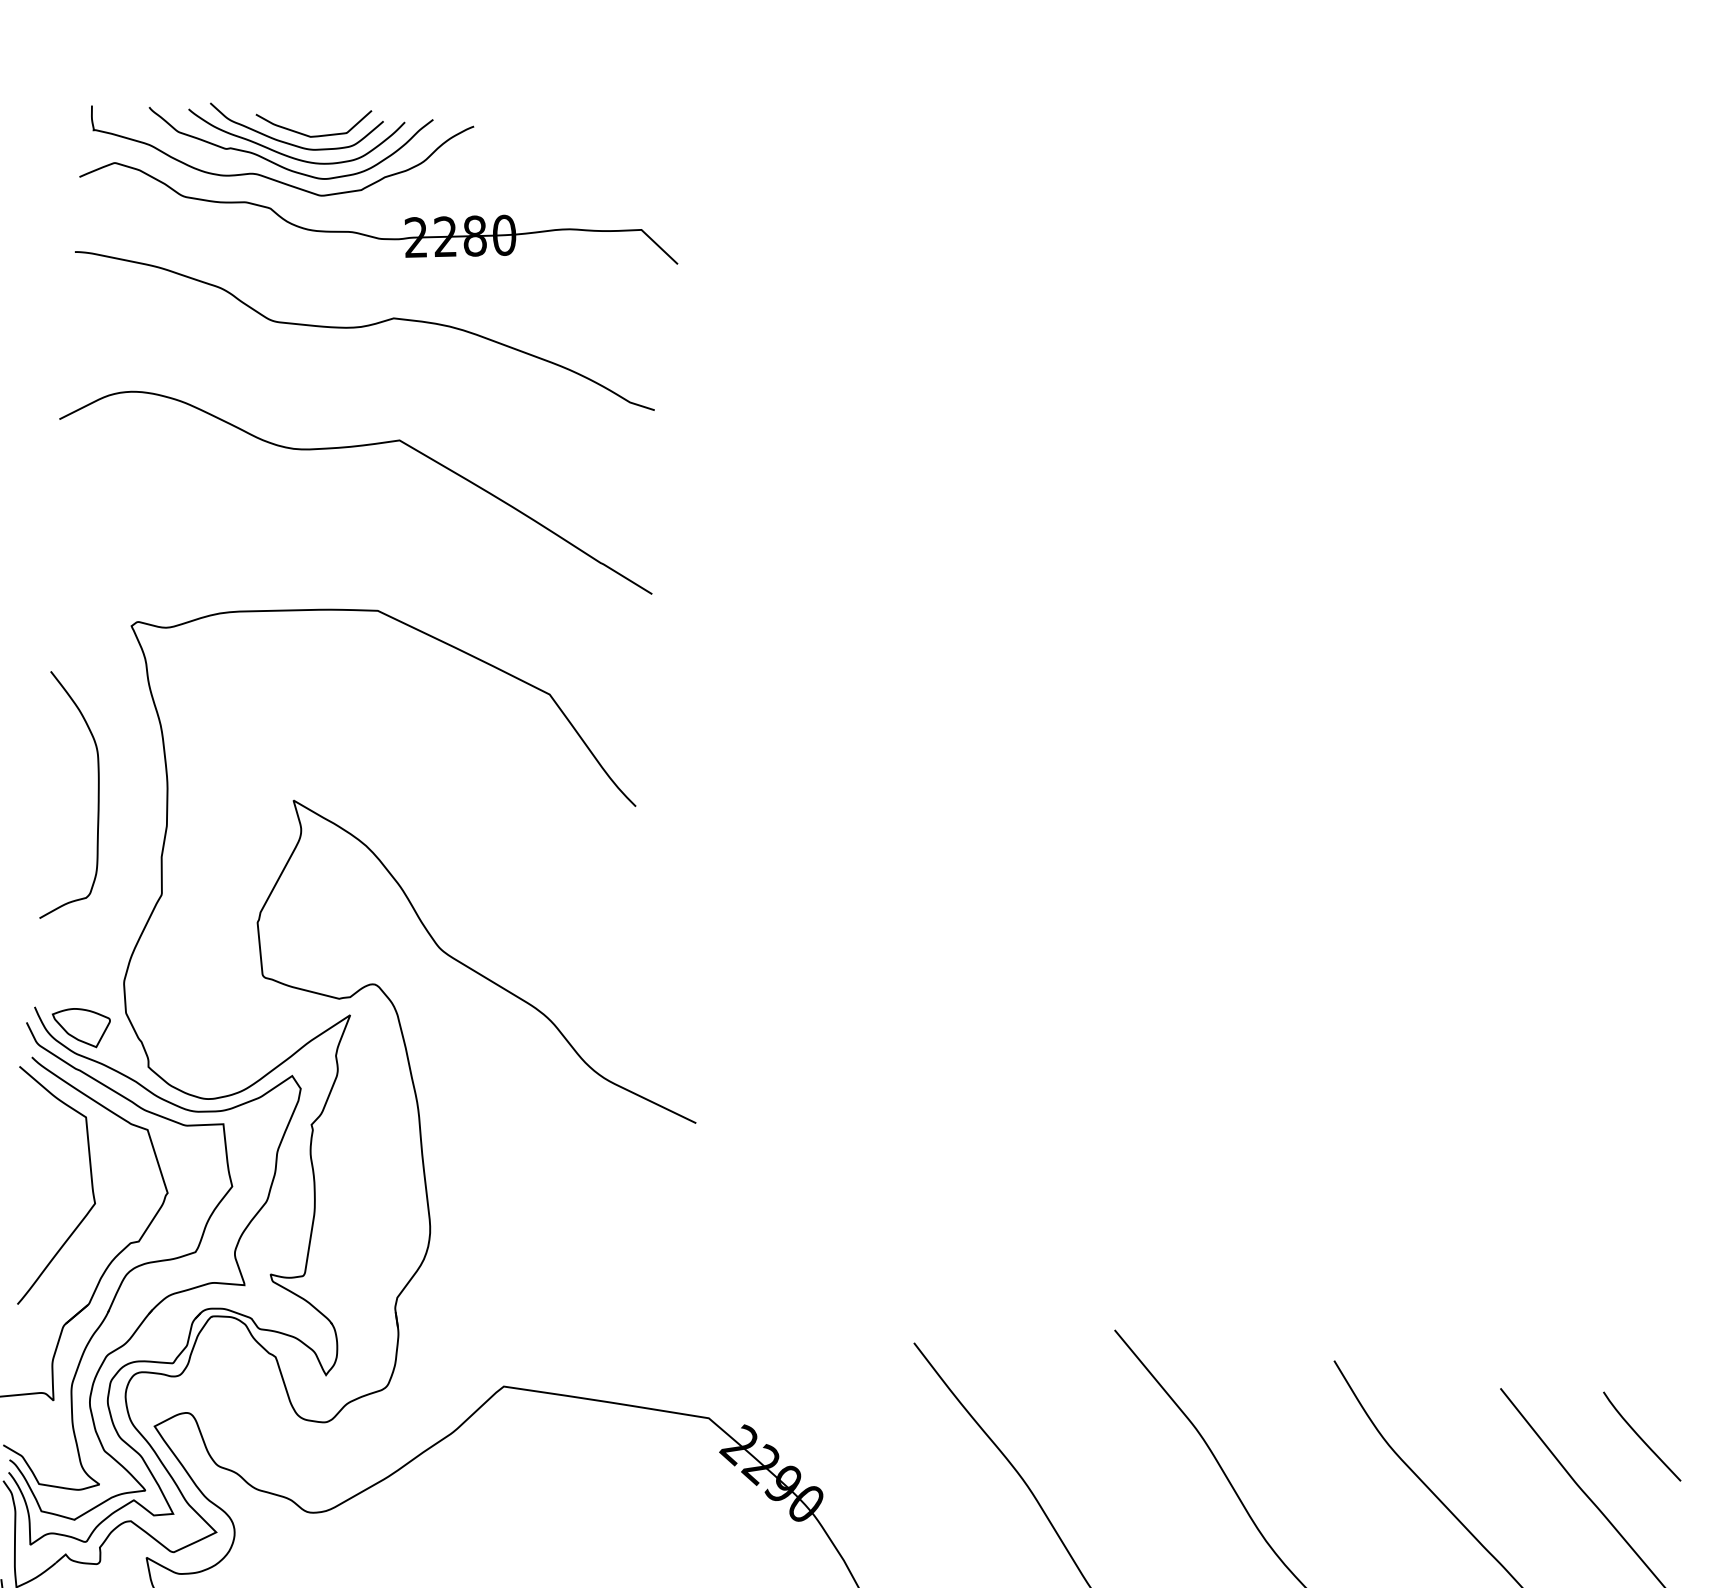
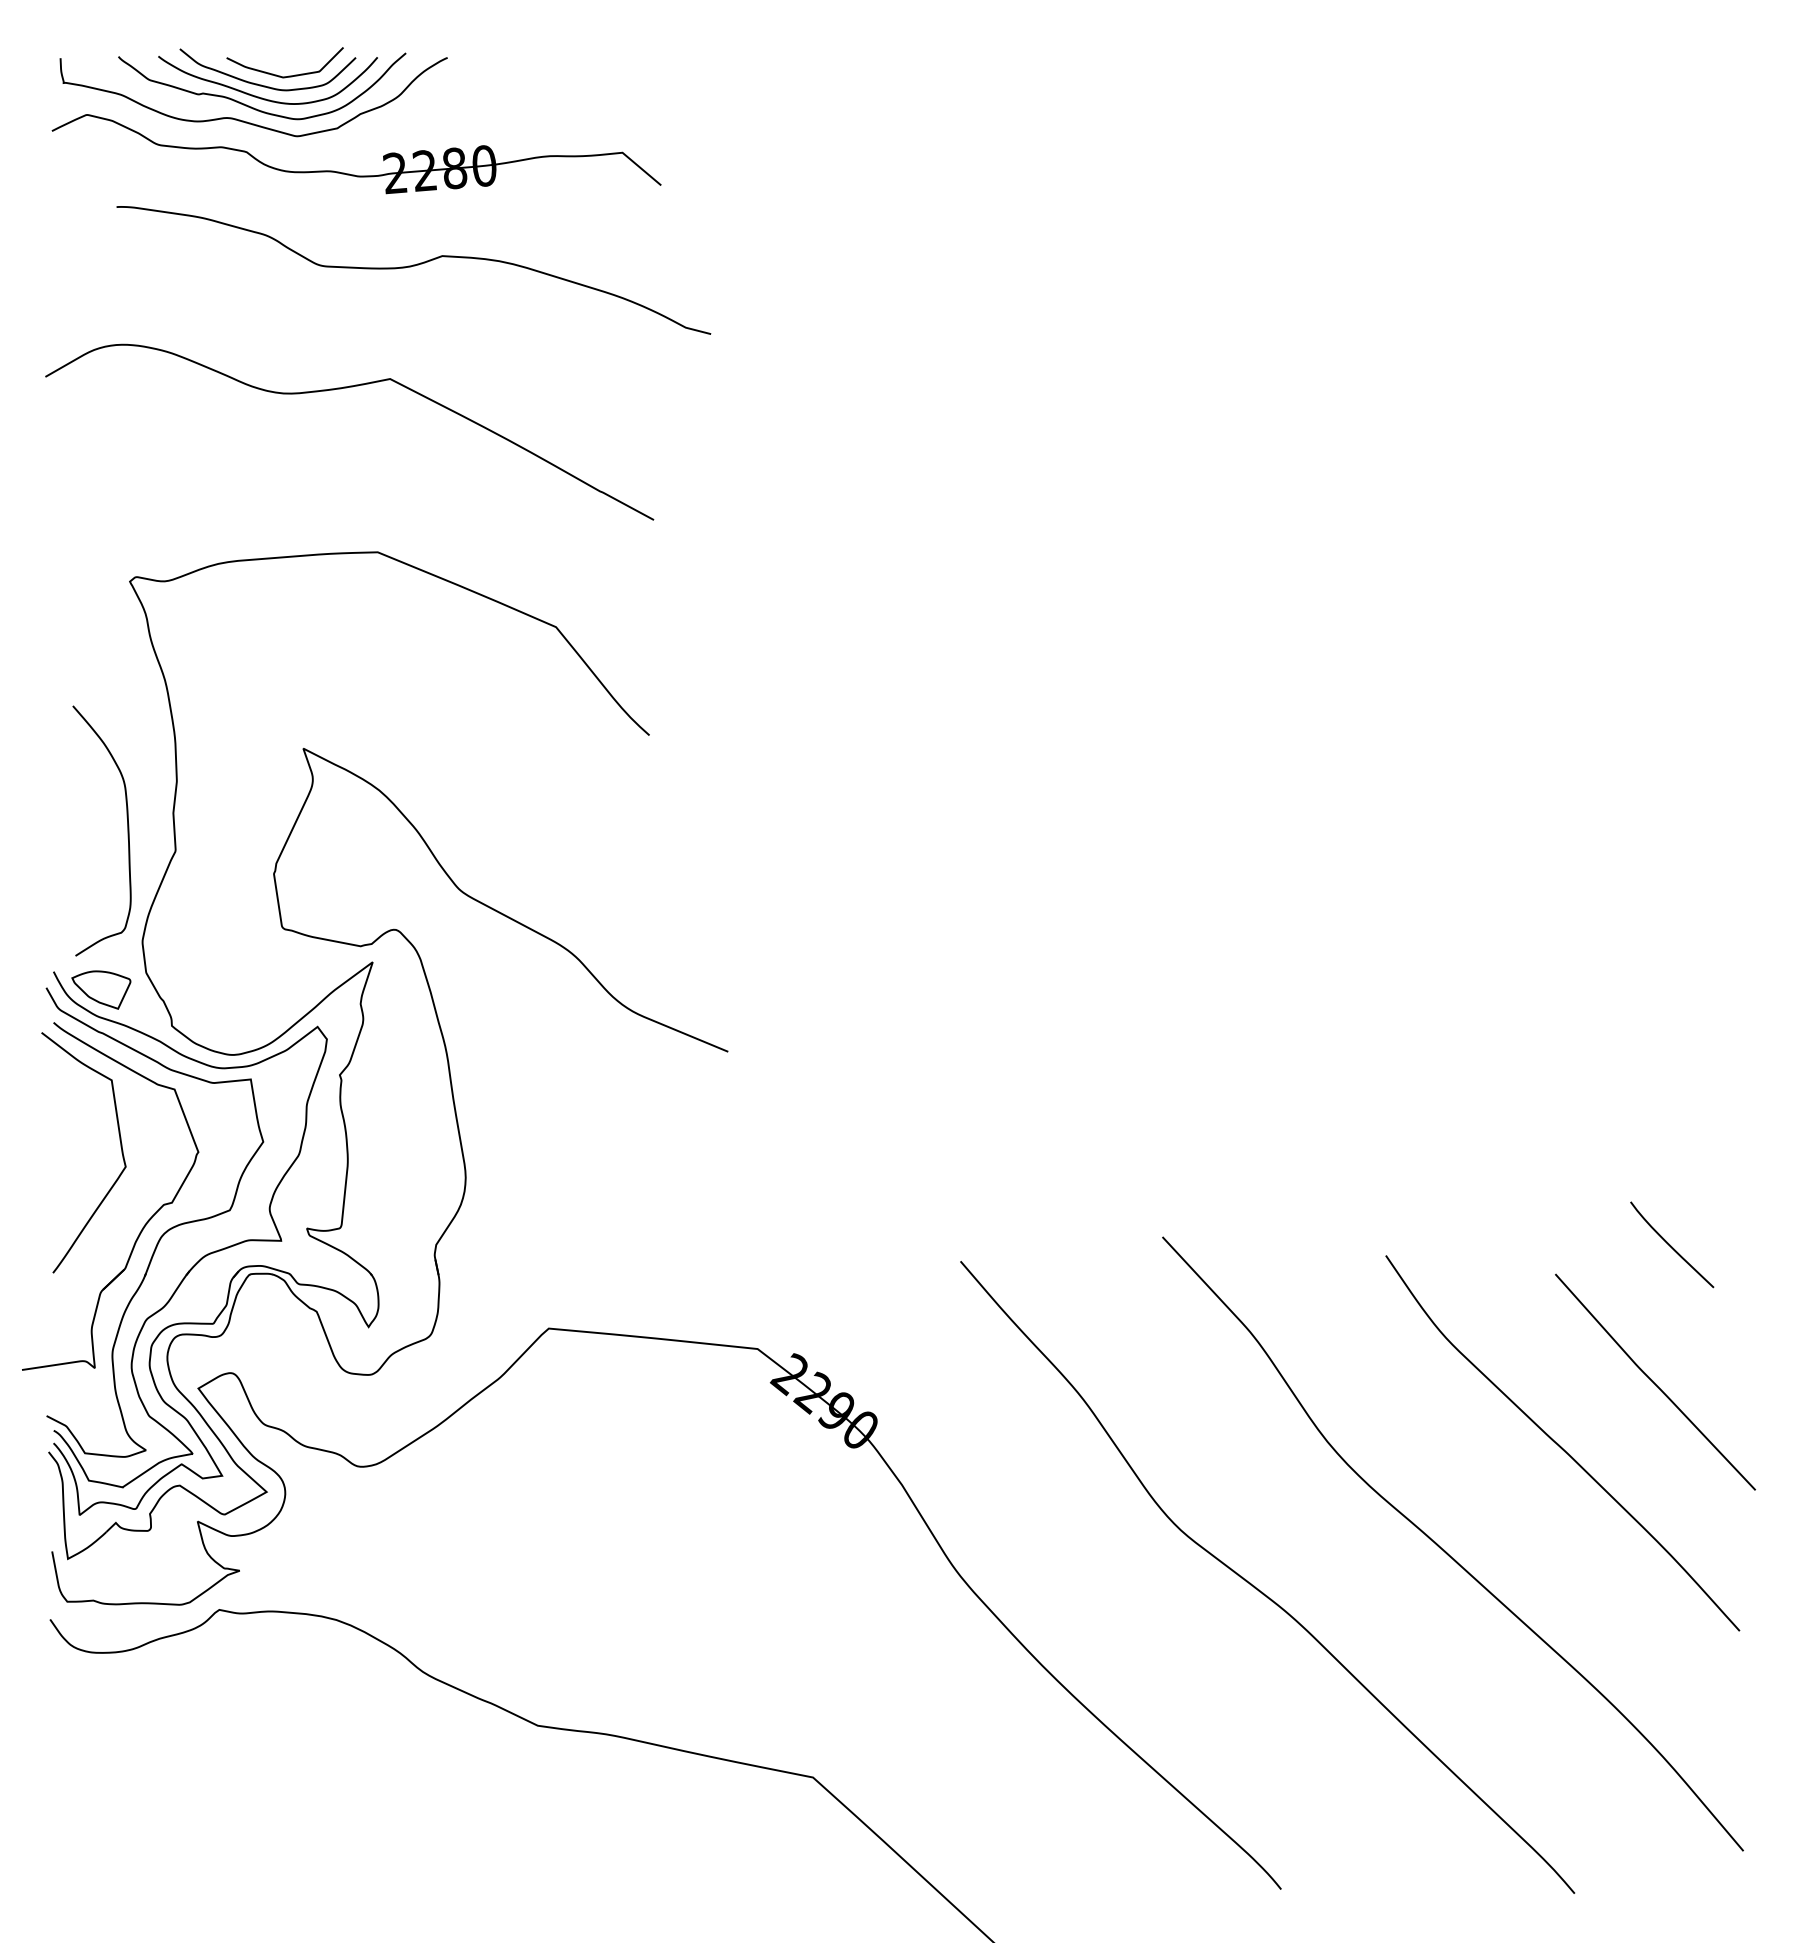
curve: (362, 327) -> (411, 267), moved
curve: (97, 797) -> (127, 830), moved
curve: (1641, 1437) -> (1671, 1245), moved

